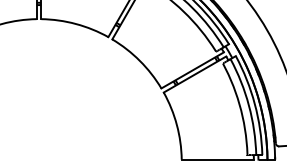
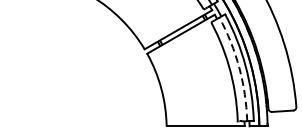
arc: (248, 105) -> (238, 67), solid -> dashed

